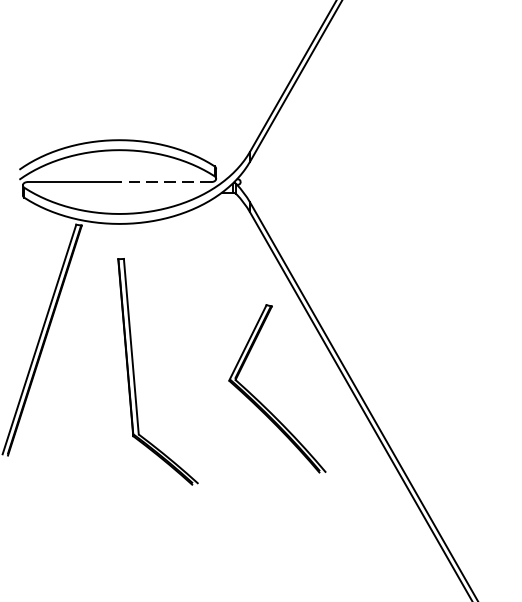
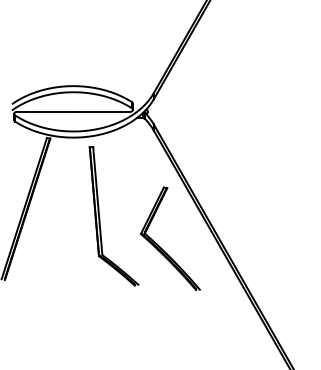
line: (165, 181) -> (101, 111), dashed -> solid
part: (135, 373) -> (100, 217), moved

